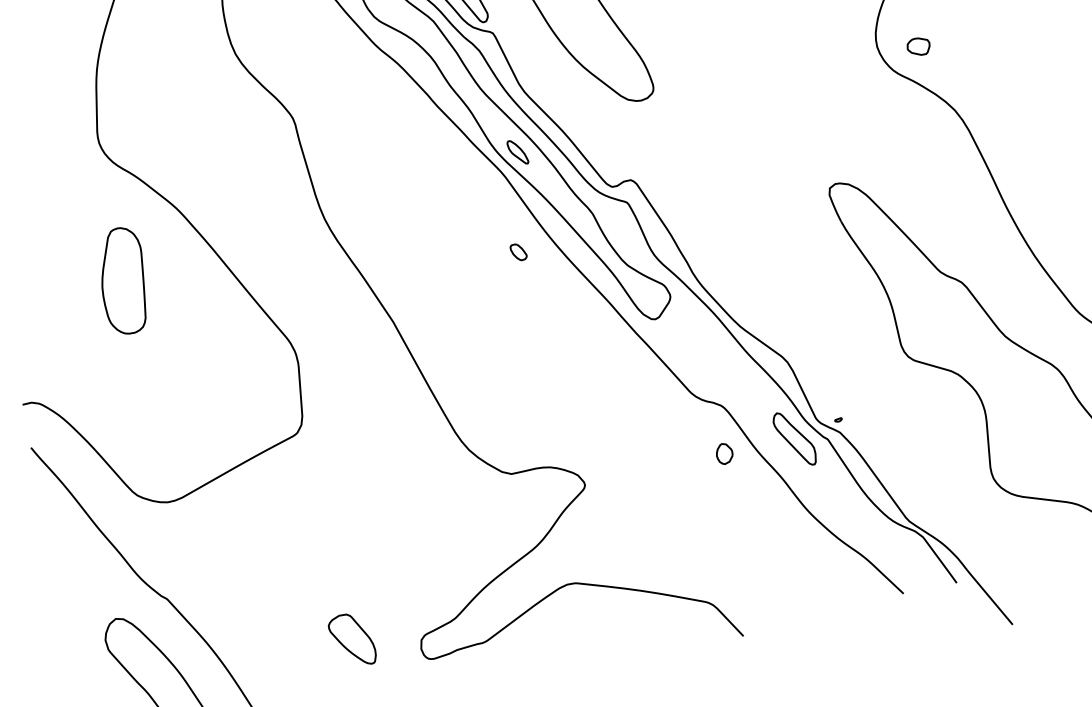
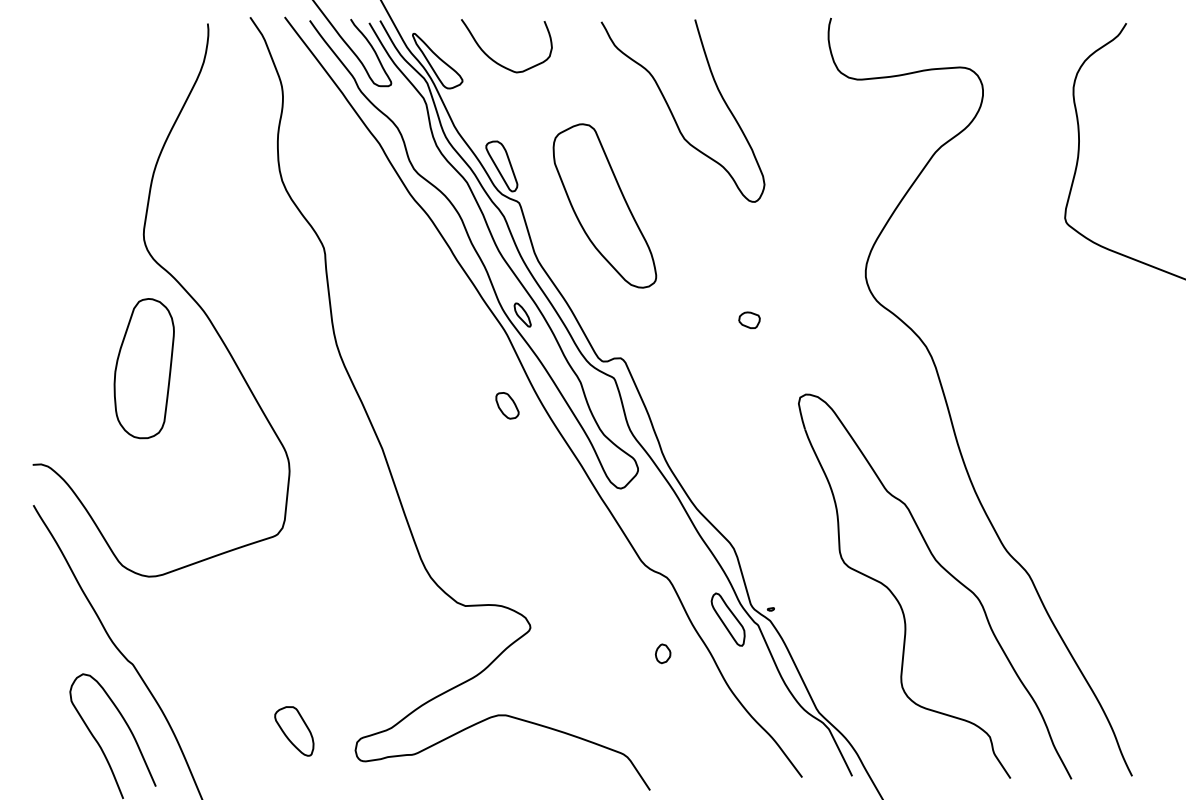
part: (918, 46) -> (749, 320), moved
part: (518, 251) -> (507, 405), size x1.67
part: (122, 280) -> (143, 368), size x1.43
part: (724, 453) -> (663, 653), moved

